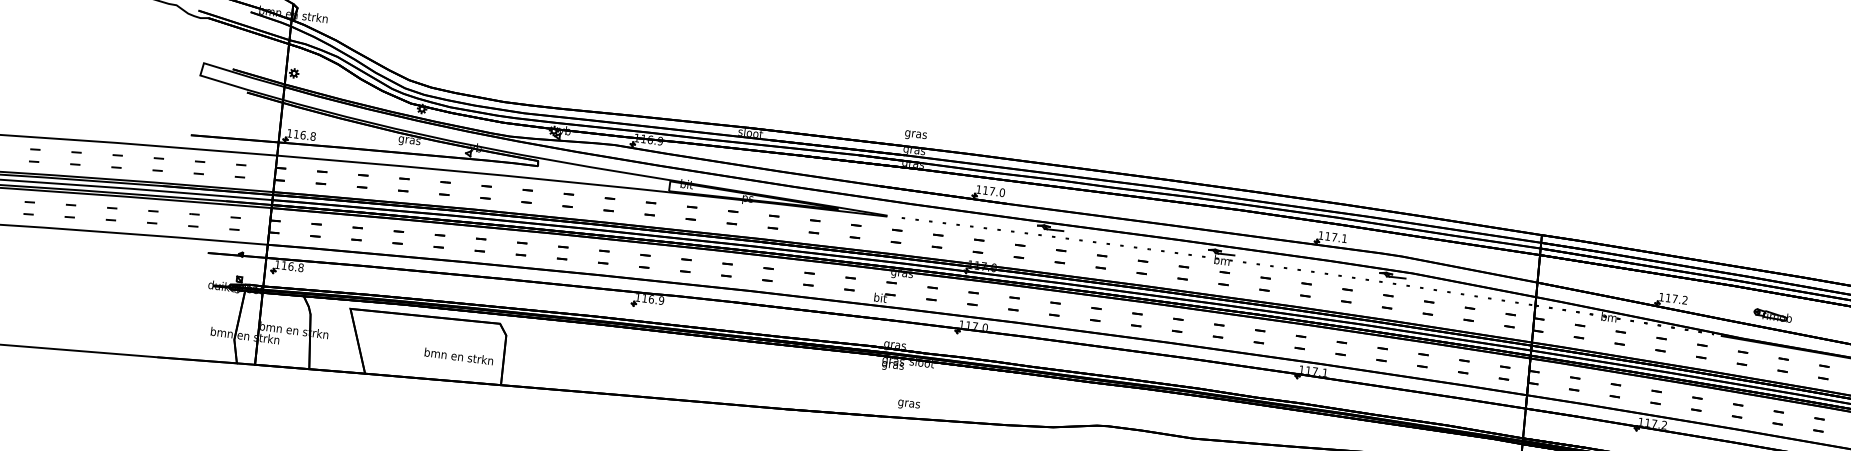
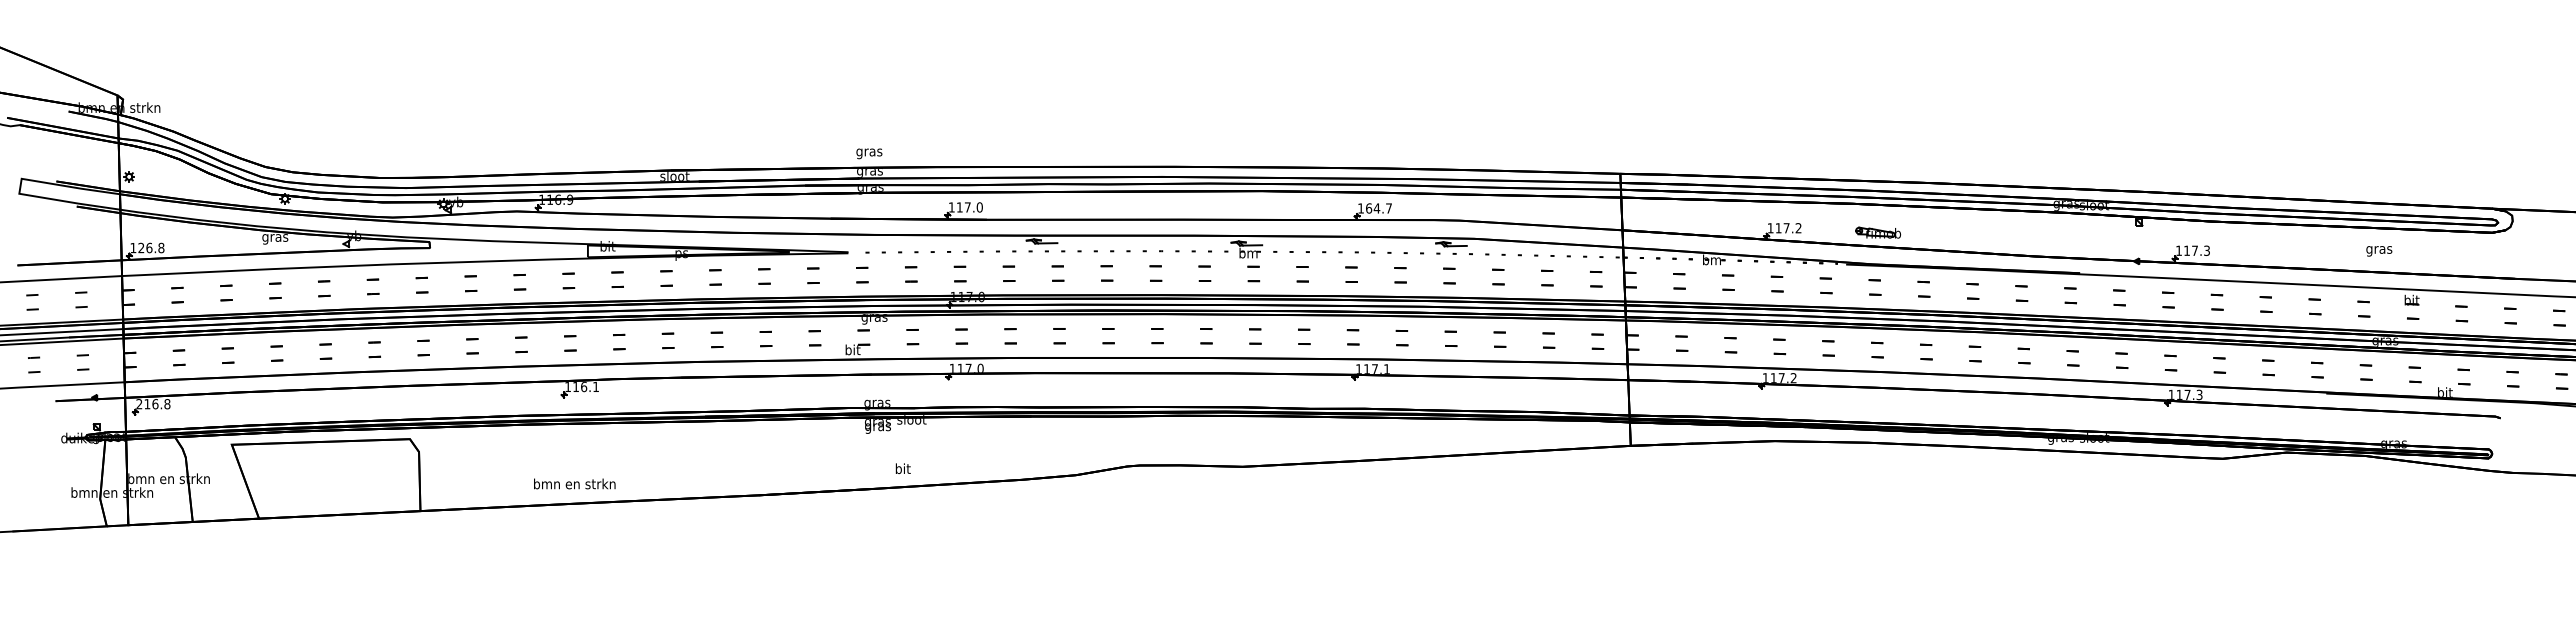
text: (296, 133) -> (141, 247), 116.8 -> 126.8
text: (1335, 237) -> (1378, 208), 117.1 -> 164.7
text: (276, 264) -> (138, 403), 116.8 -> 216.8
text: (661, 300) -> (596, 386), 116.9 -> 116.1
part: (1773, 315) -> (1878, 232), moved
text: (458, 356) -> (574, 483), moved
text: (908, 403) -> (902, 469), gras -> bit

